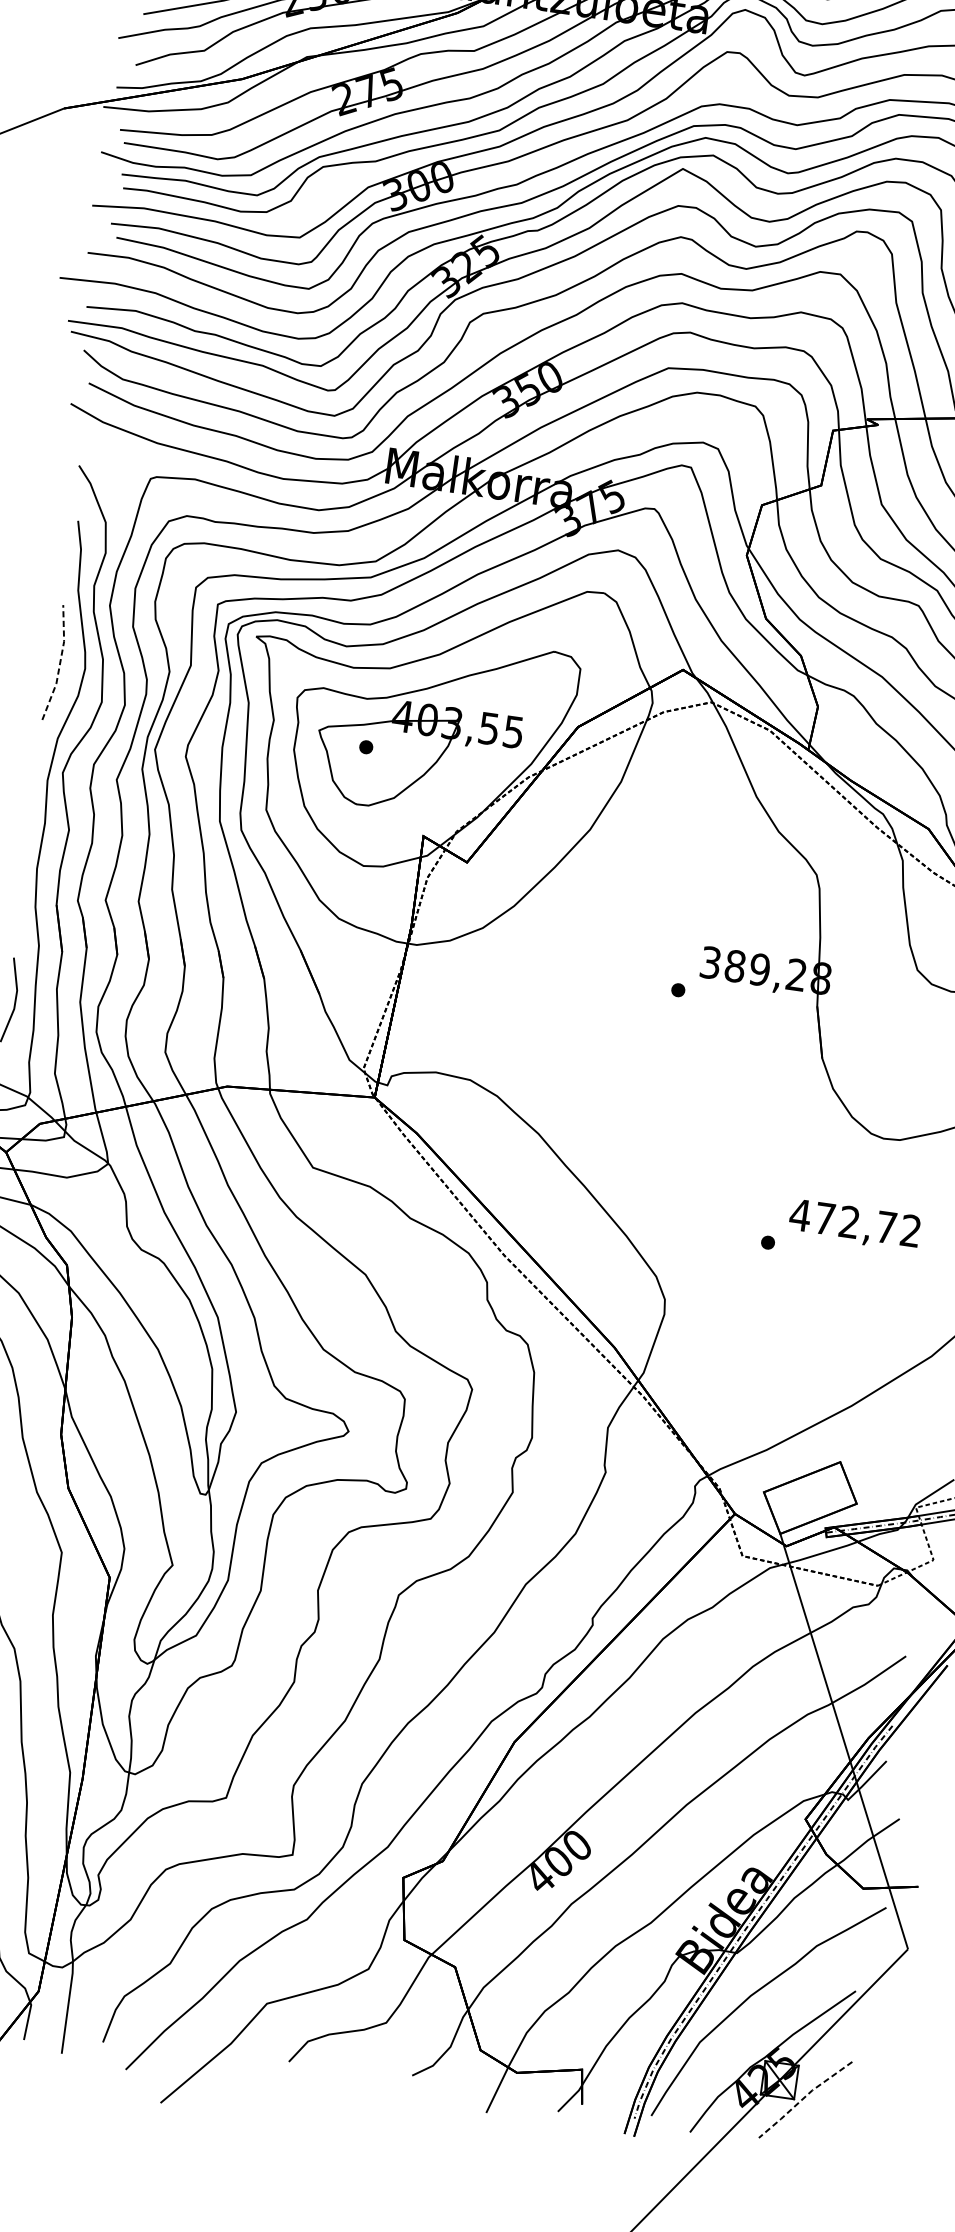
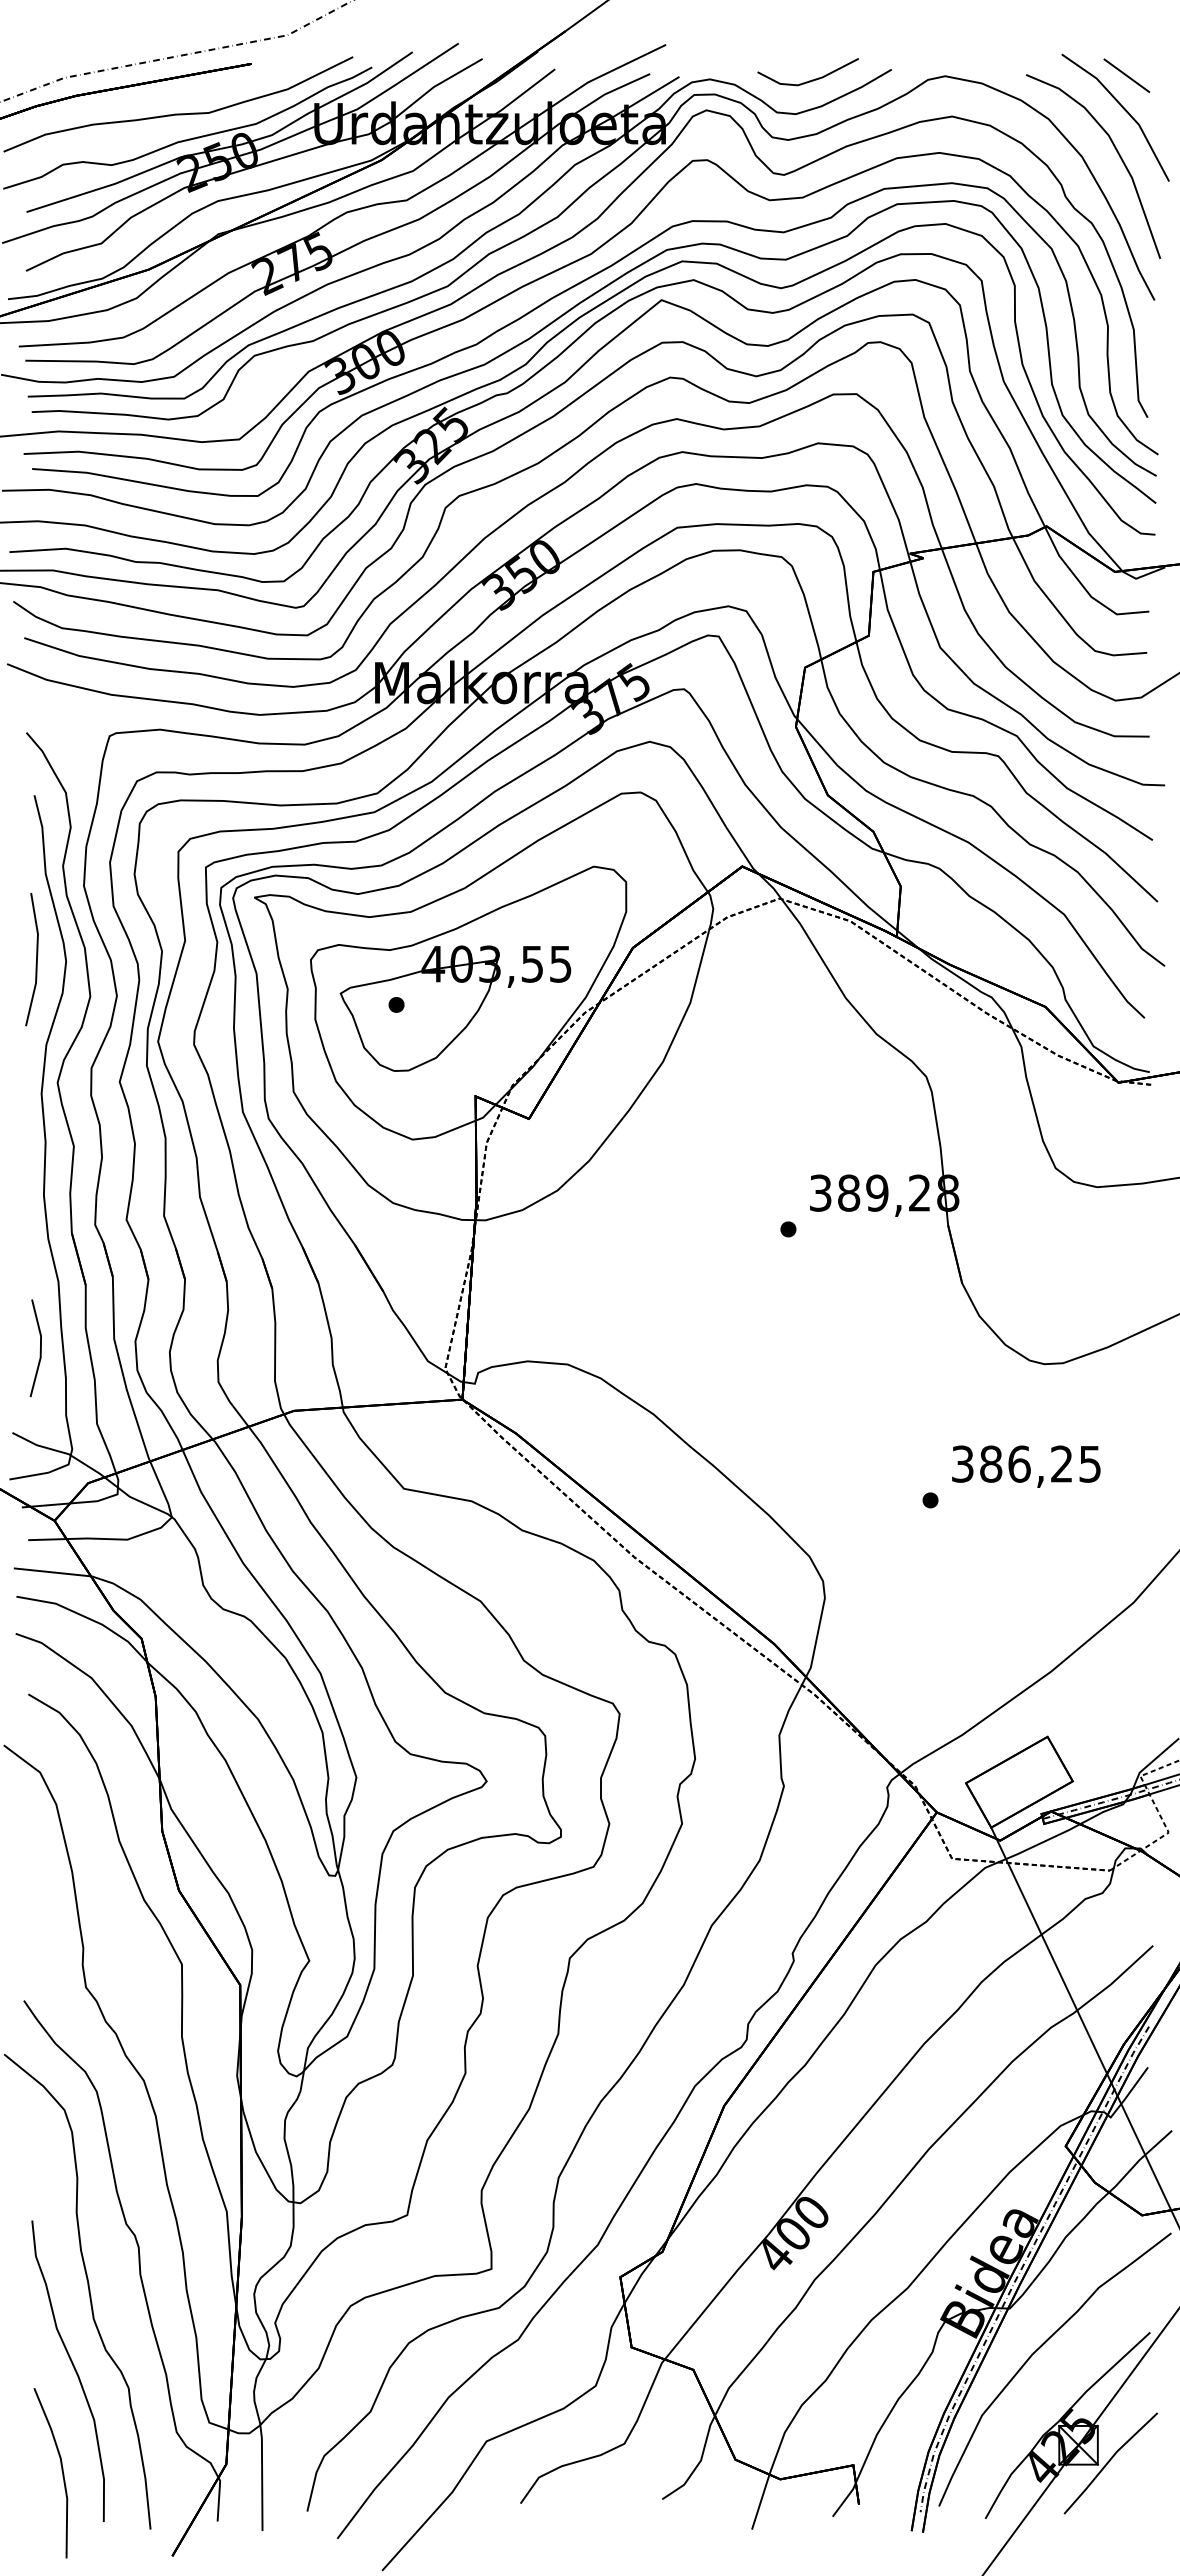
line: (59, 664) -> (36, 960), dashed -> solid
text: (854, 1222) -> (1025, 1463), 472,72 -> 386,25
line: (803, 2097) -> (1108, 2461), dashed -> solid

